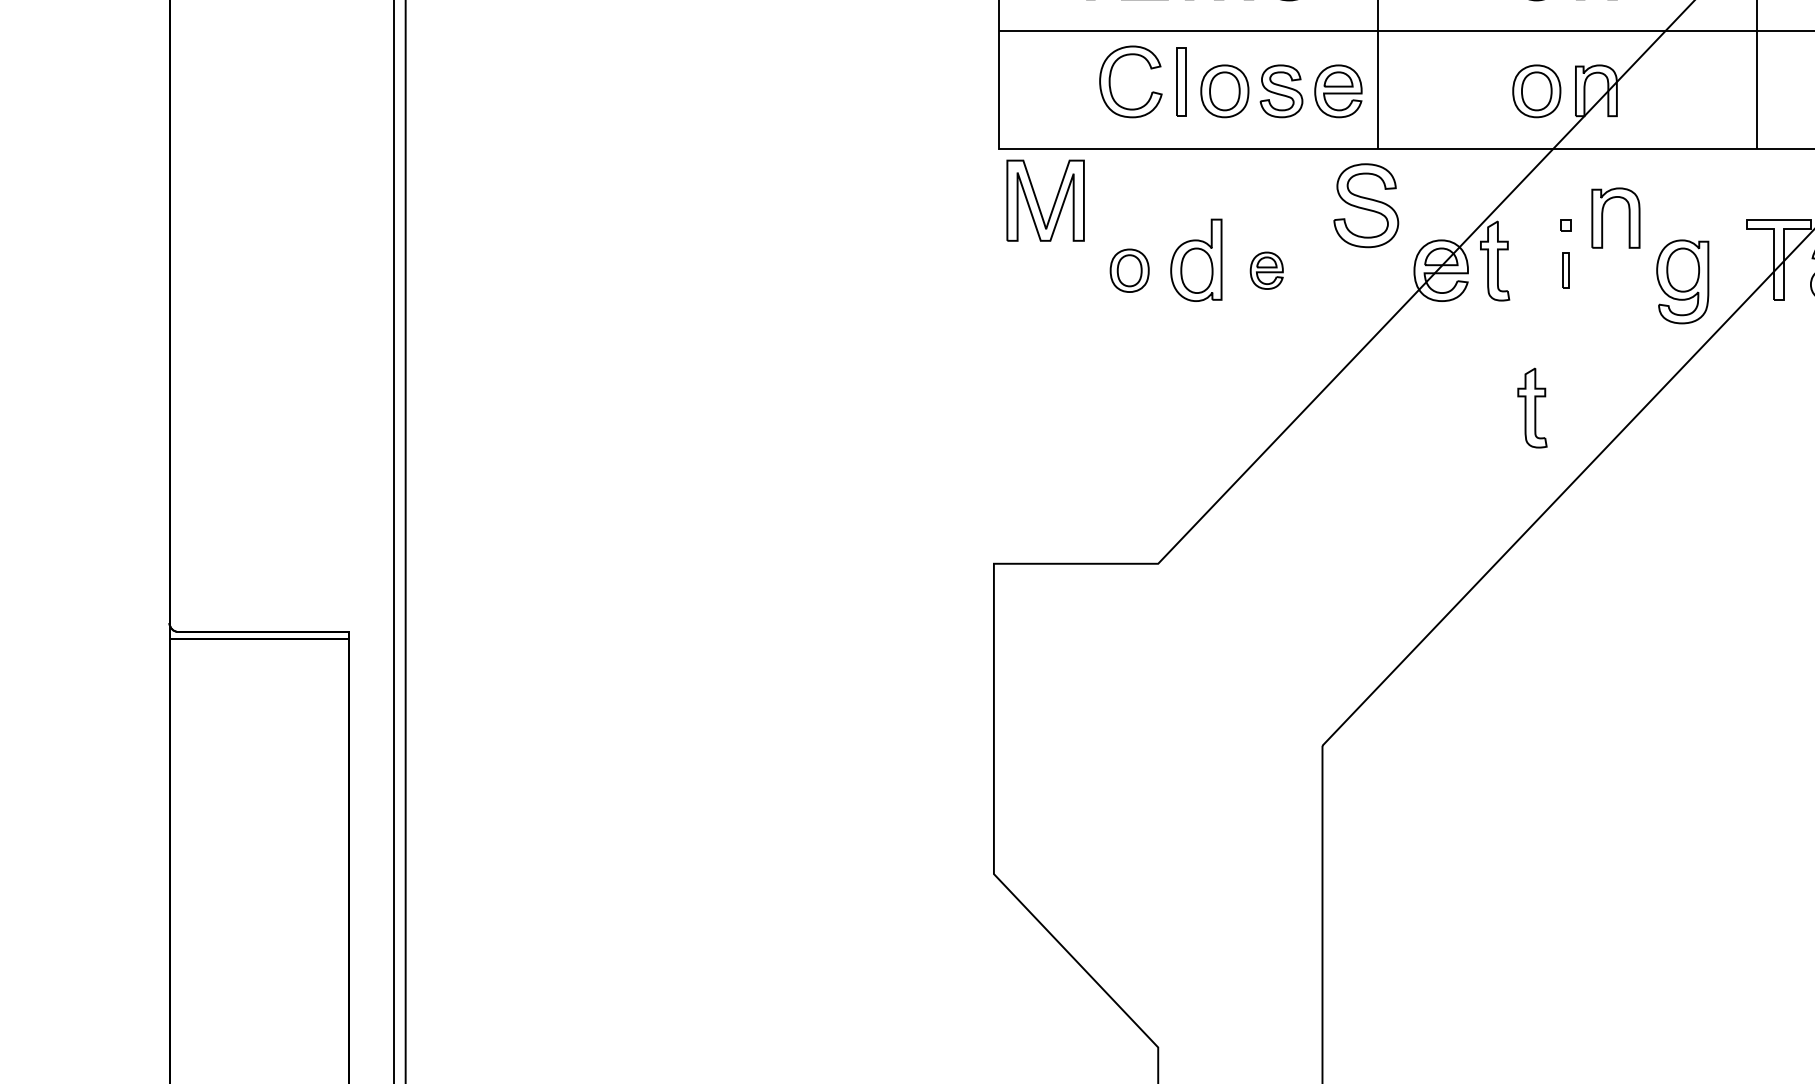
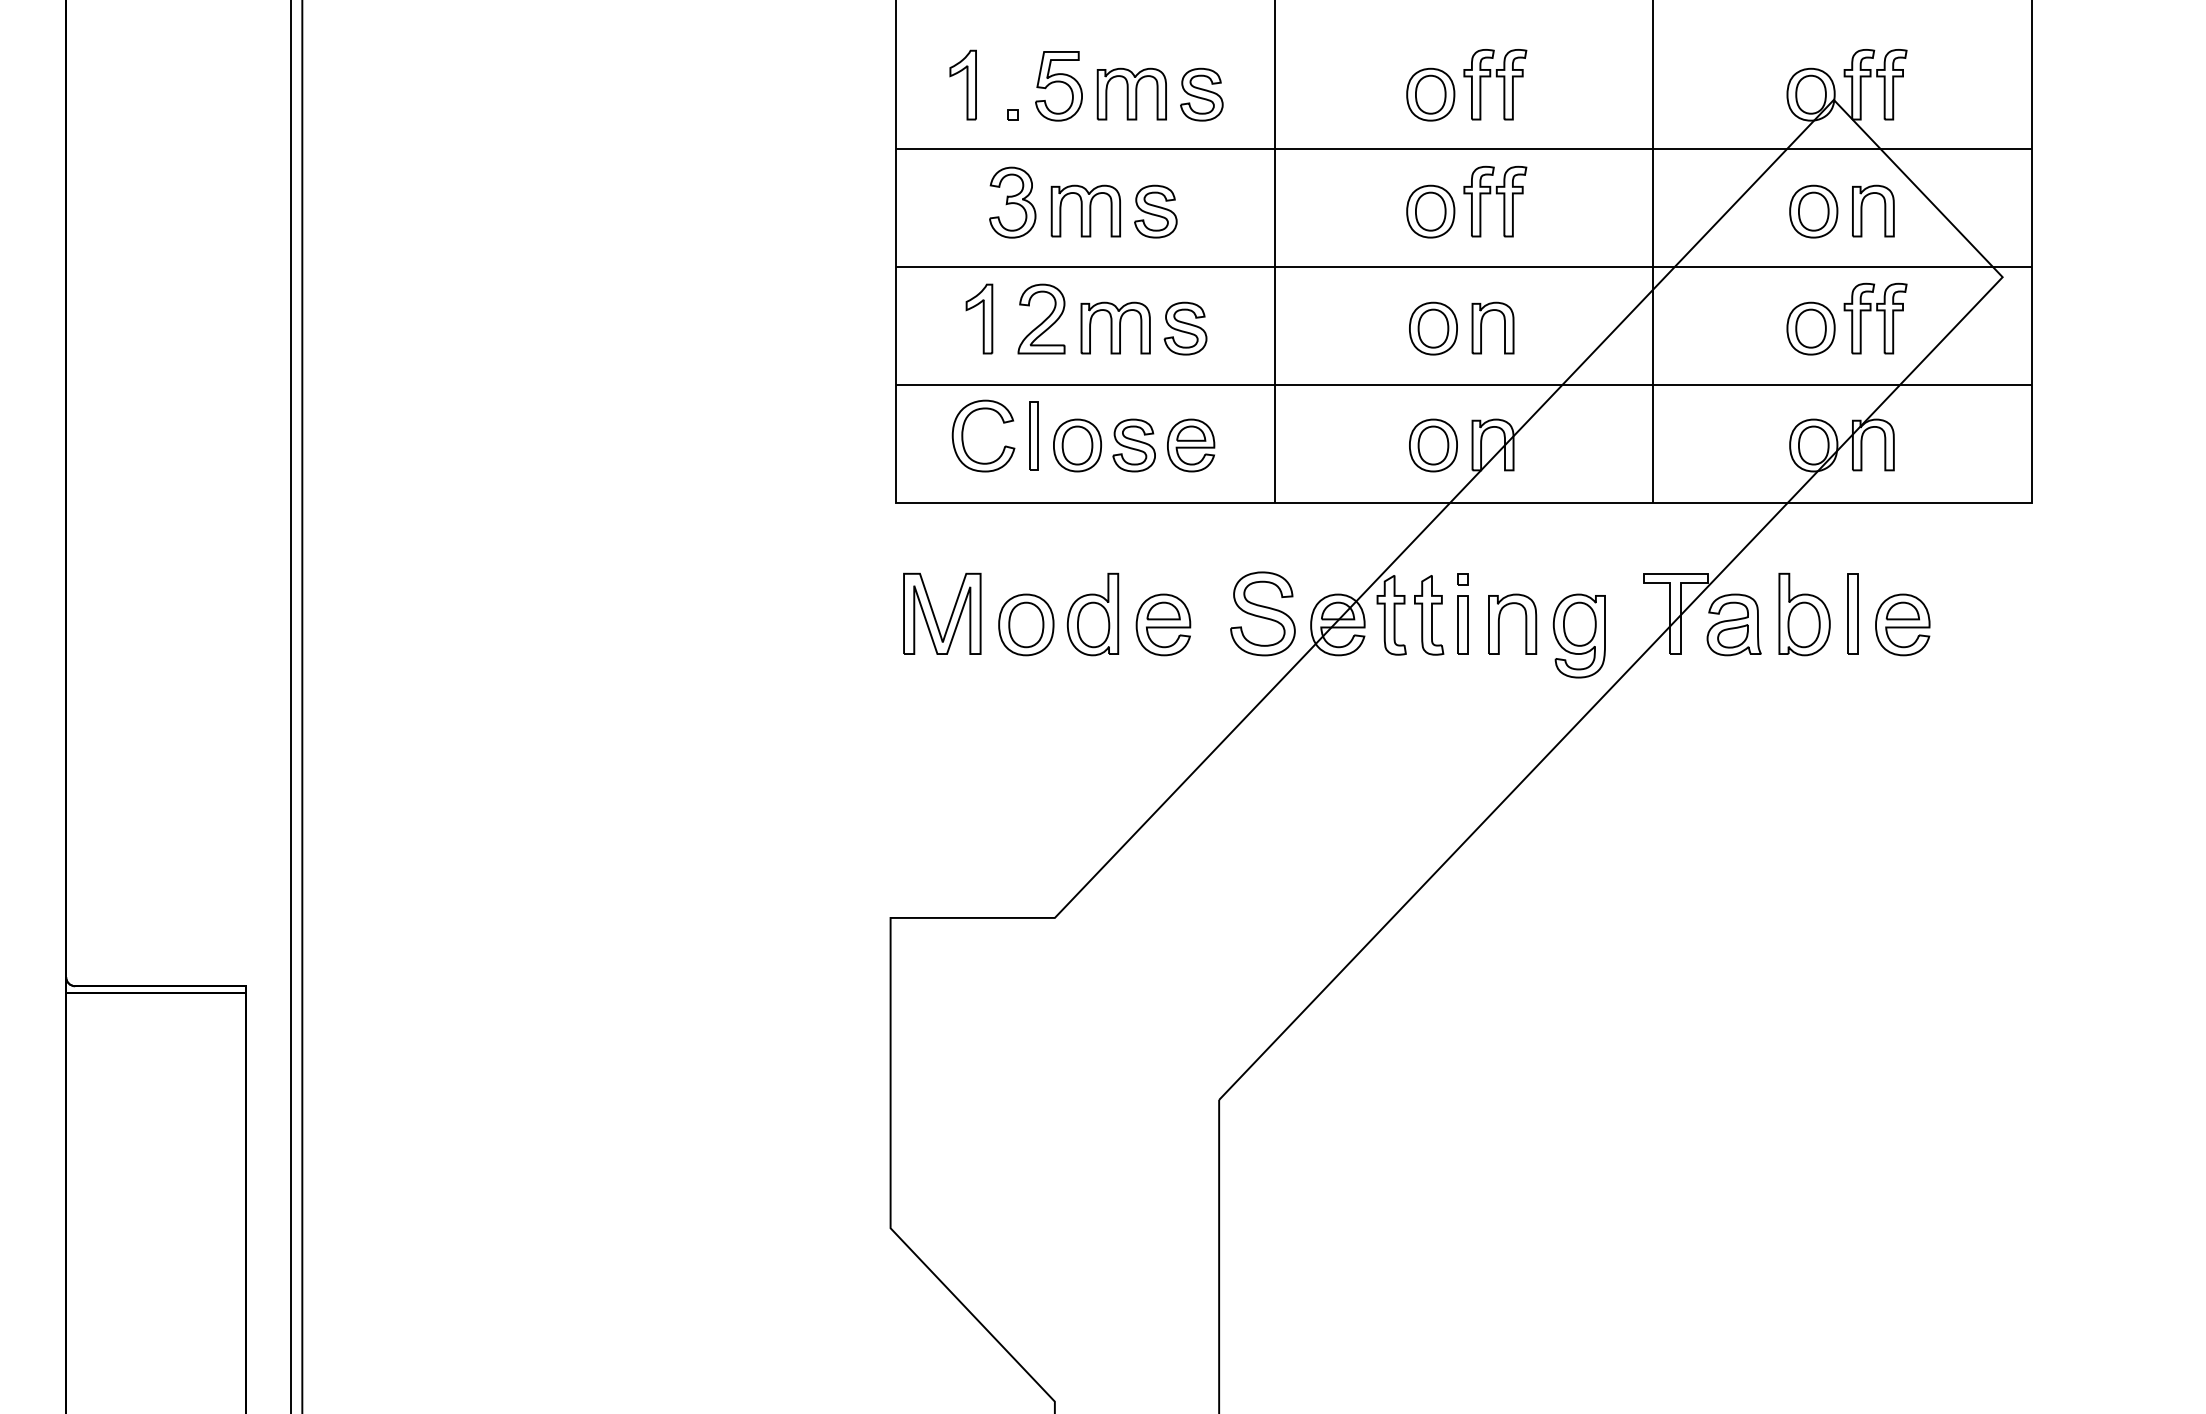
part: (1230, 81) -> (1083, 435), moved
part: (1038, 203) -> (935, 616), moved
part: (1365, 205) -> (1262, 613), moved
part: (1602, 217) -> (1499, 623), moved
part: (1129, 270) -> (1026, 624), size x1.43
part: (1266, 270) -> (1163, 624), size x1.67
part: (1565, 270) -> (1462, 624), size x1.67
part: (1532, 408) -> (1429, 615), moved

